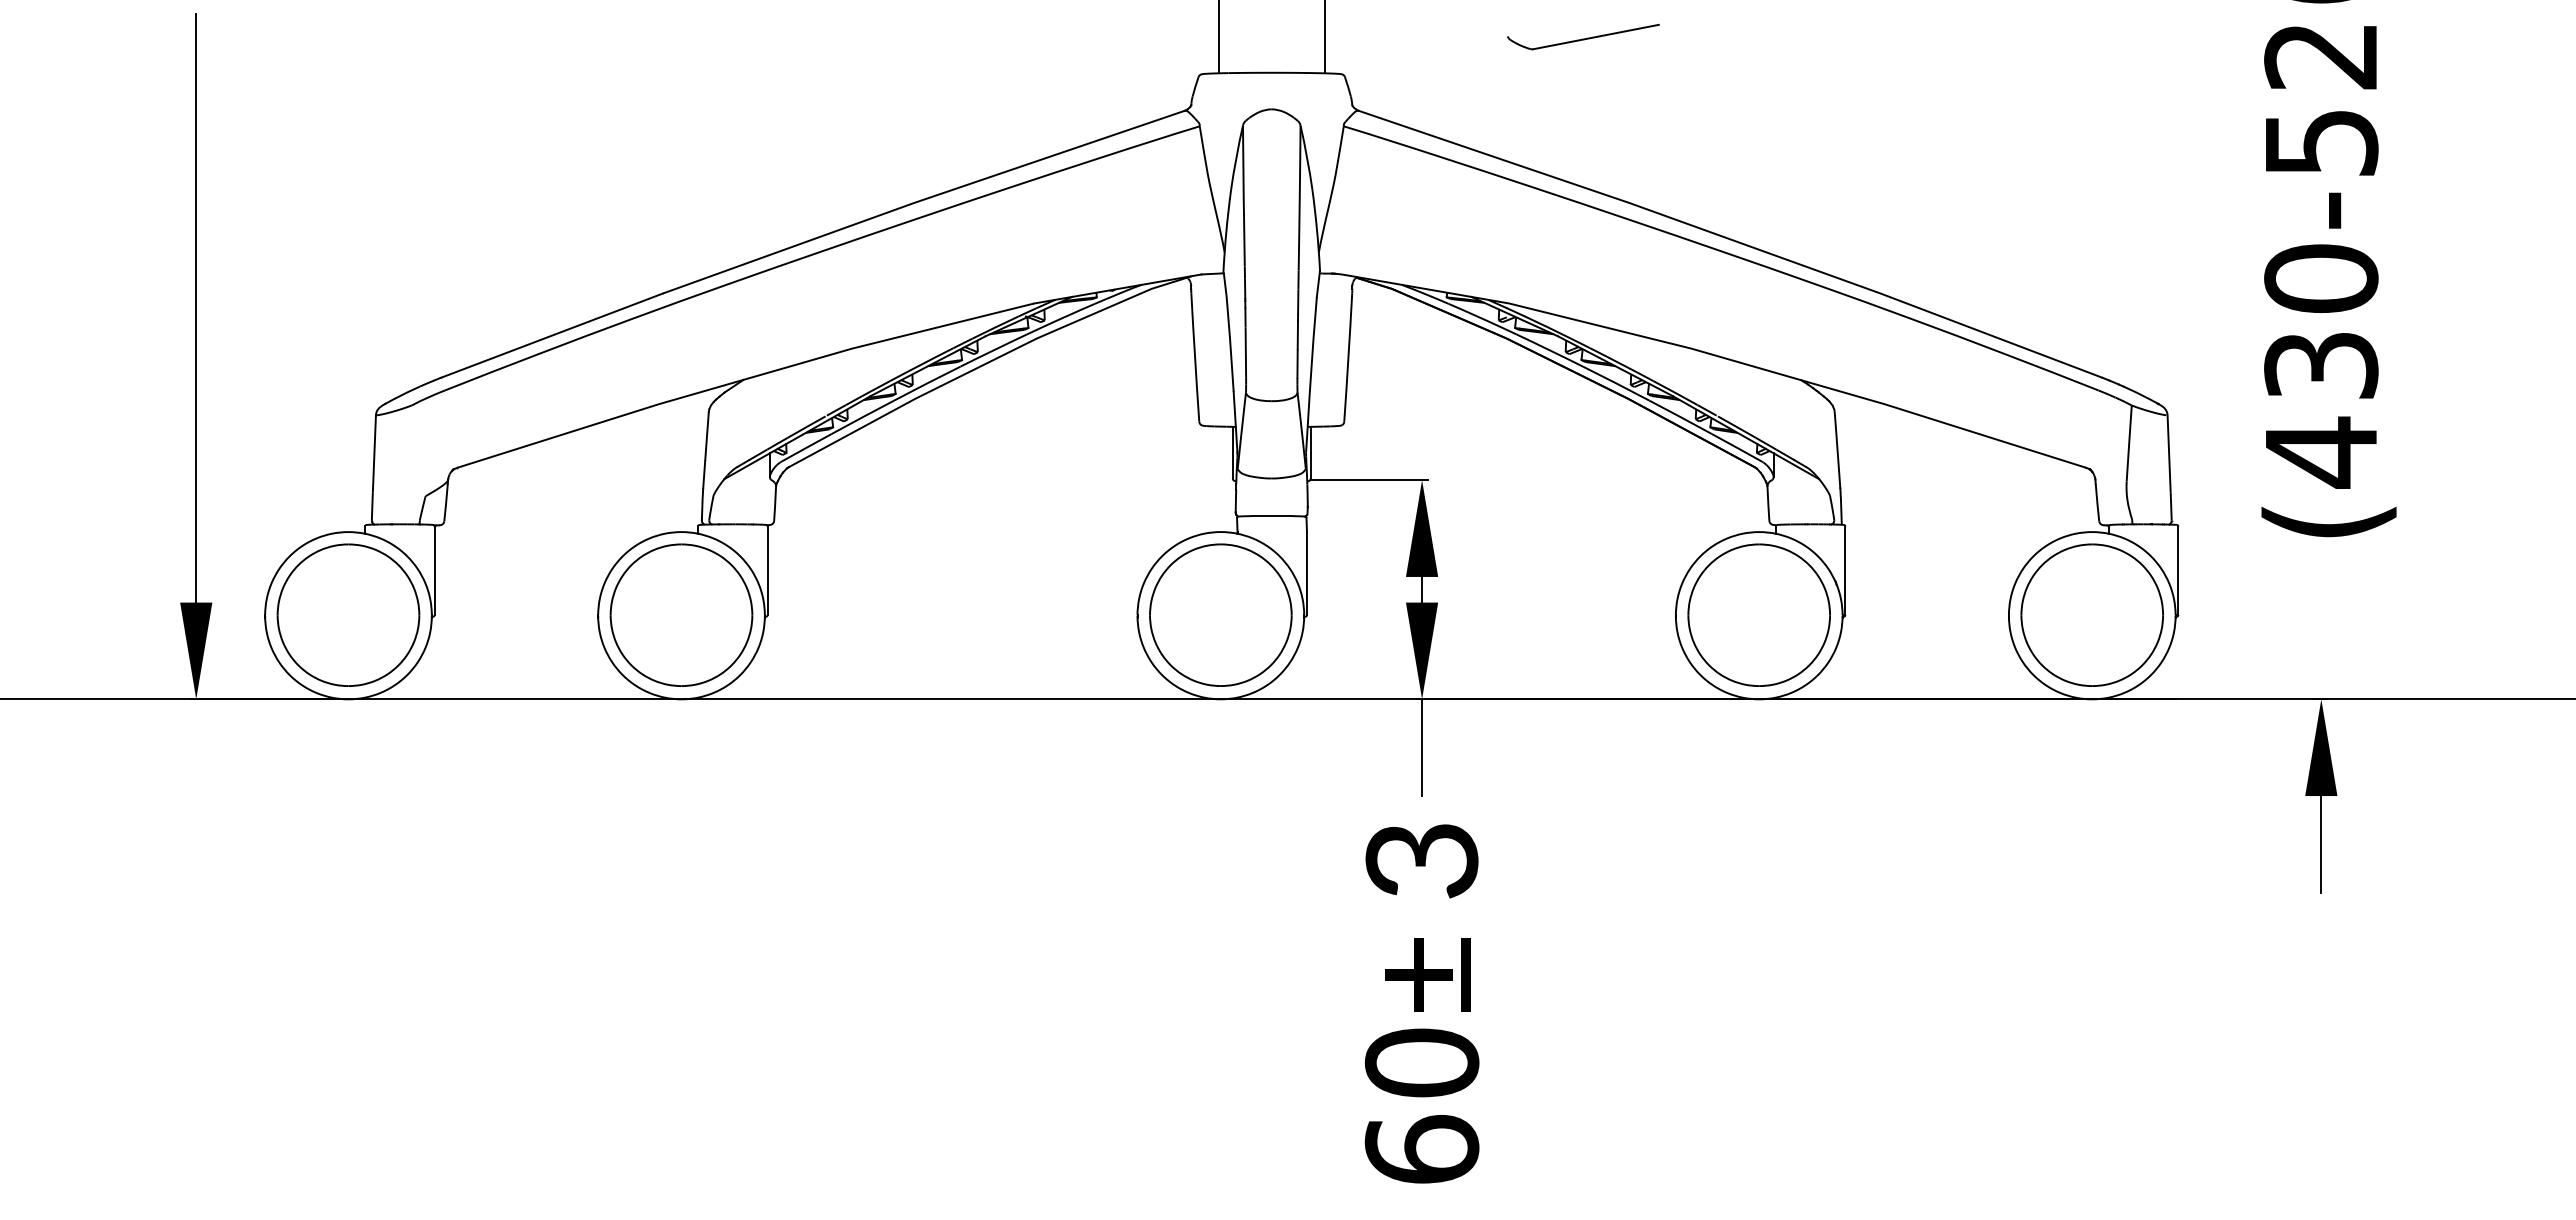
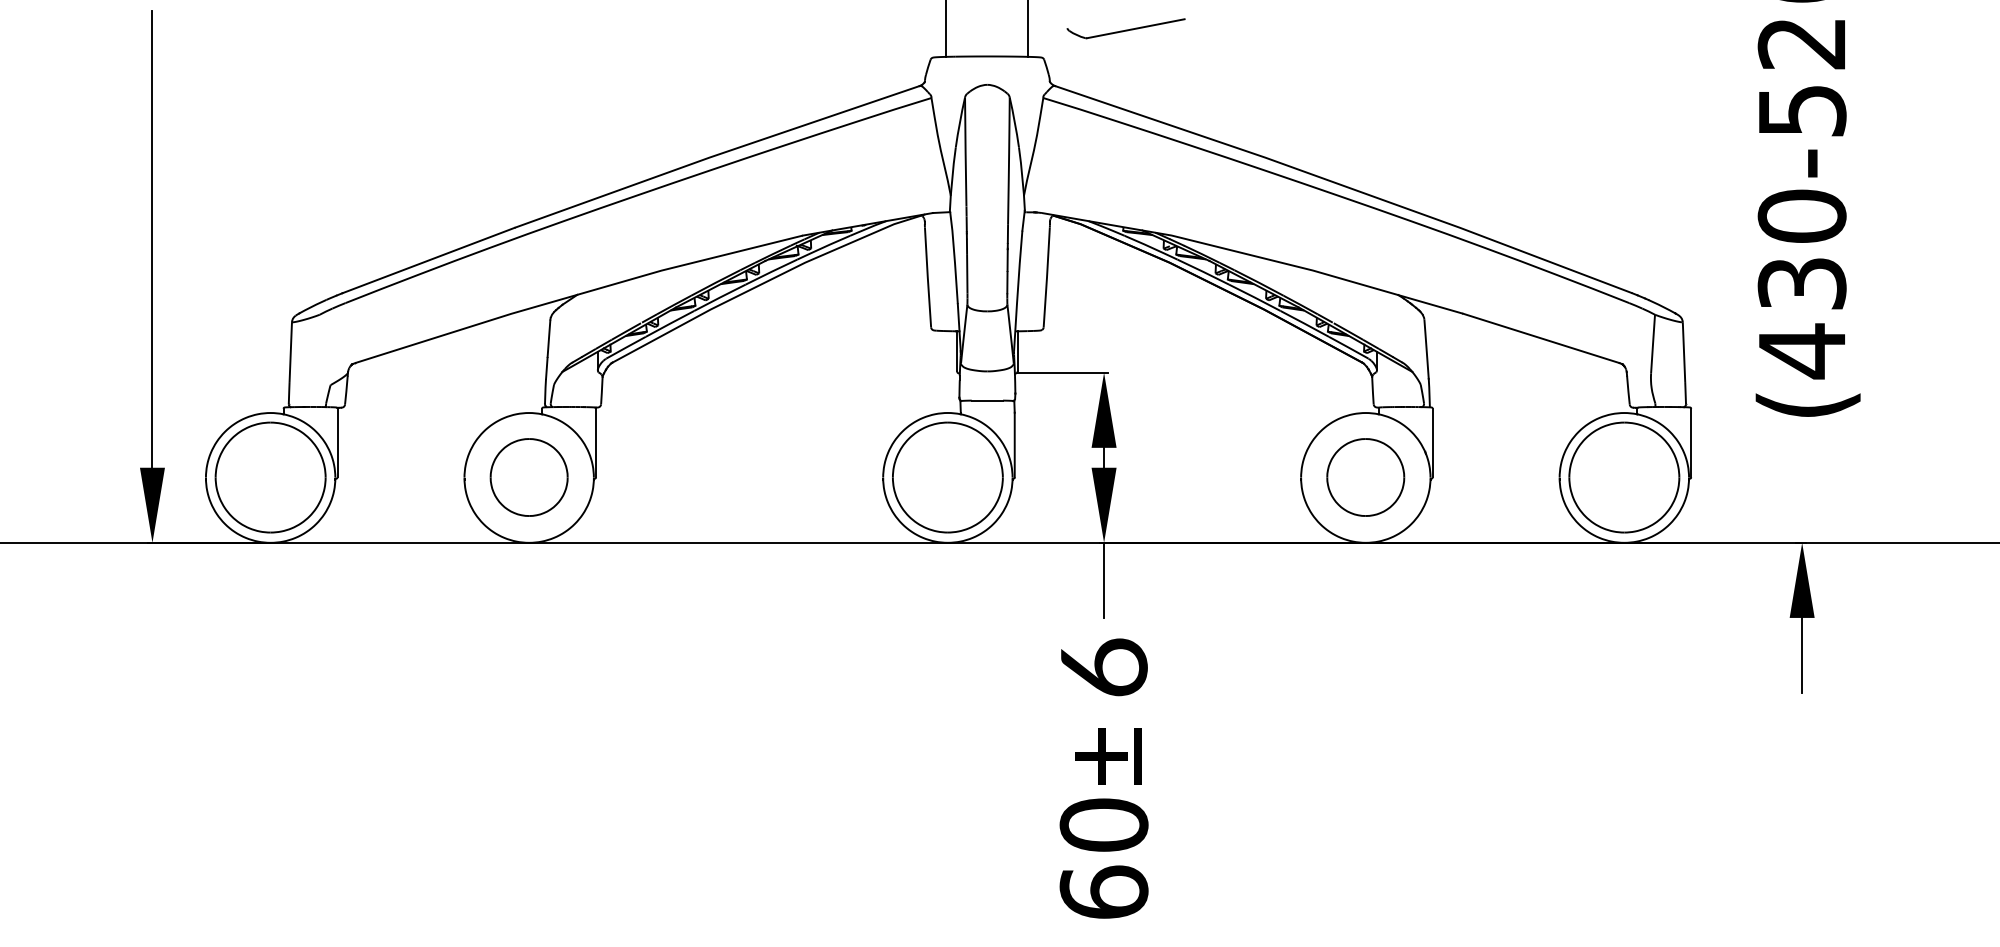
part: (1583, 36) -> (1126, 28), moved
part: (681, 614) -> (529, 476), size x0.7
part: (1758, 614) -> (1365, 476), size x0.7
text: (1421, 860) -> (1103, 667), 3 -> 6

